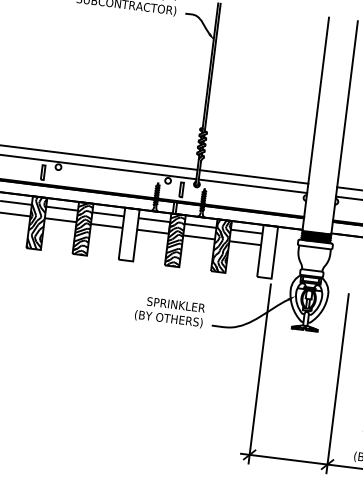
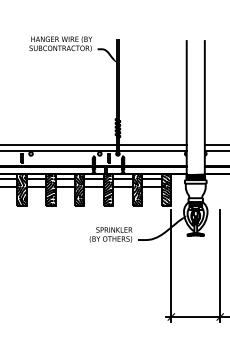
hatch: (128, 233) -> (79, 189), added
hatch: (267, 250) -> (166, 189), added

